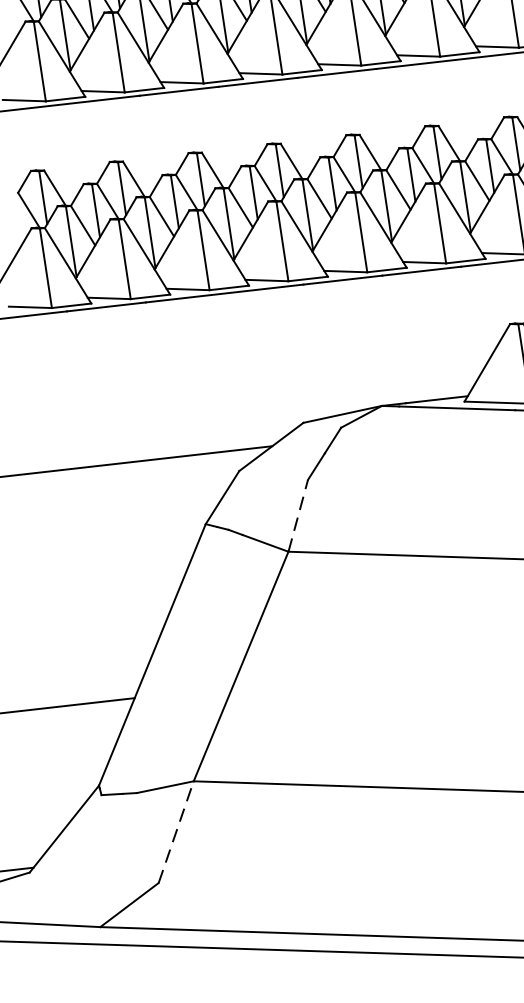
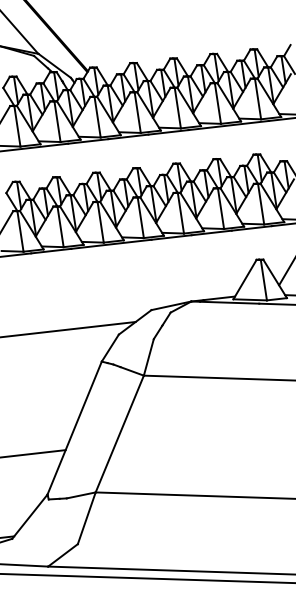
line: (297, 516) -> (148, 357), dashed -> solid
line: (175, 830) -> (86, 517), dashed -> solid

